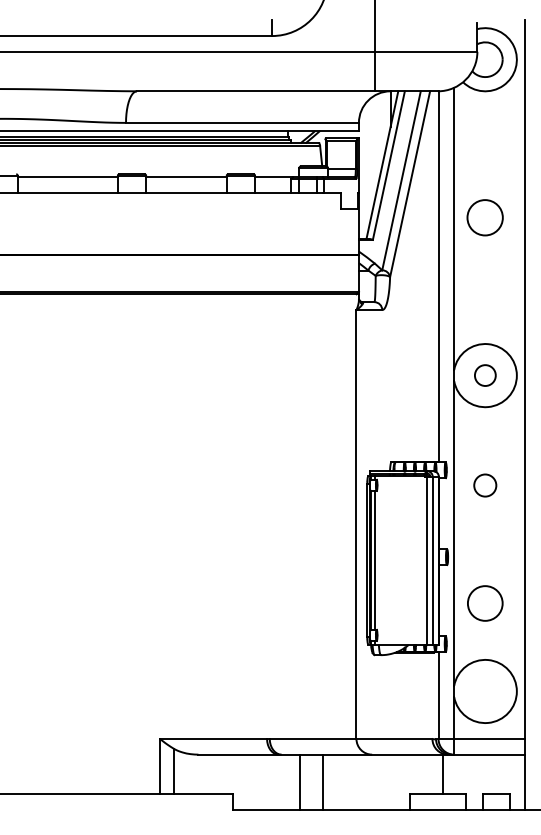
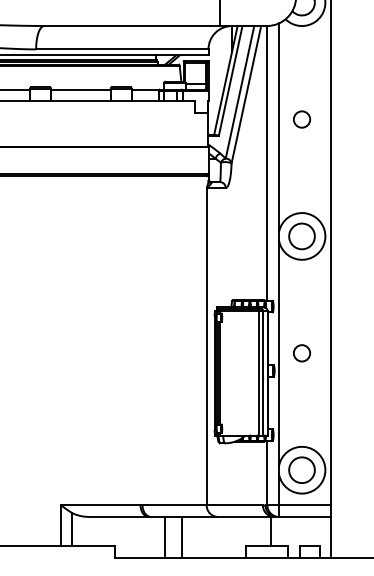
circle: (485, 217) -> (302, 119), size x0.62
circle: (485, 375) -> (302, 236), size x1.67
circle: (485, 485) -> (302, 353), moved
circle: (485, 603) -> (302, 470), moved

